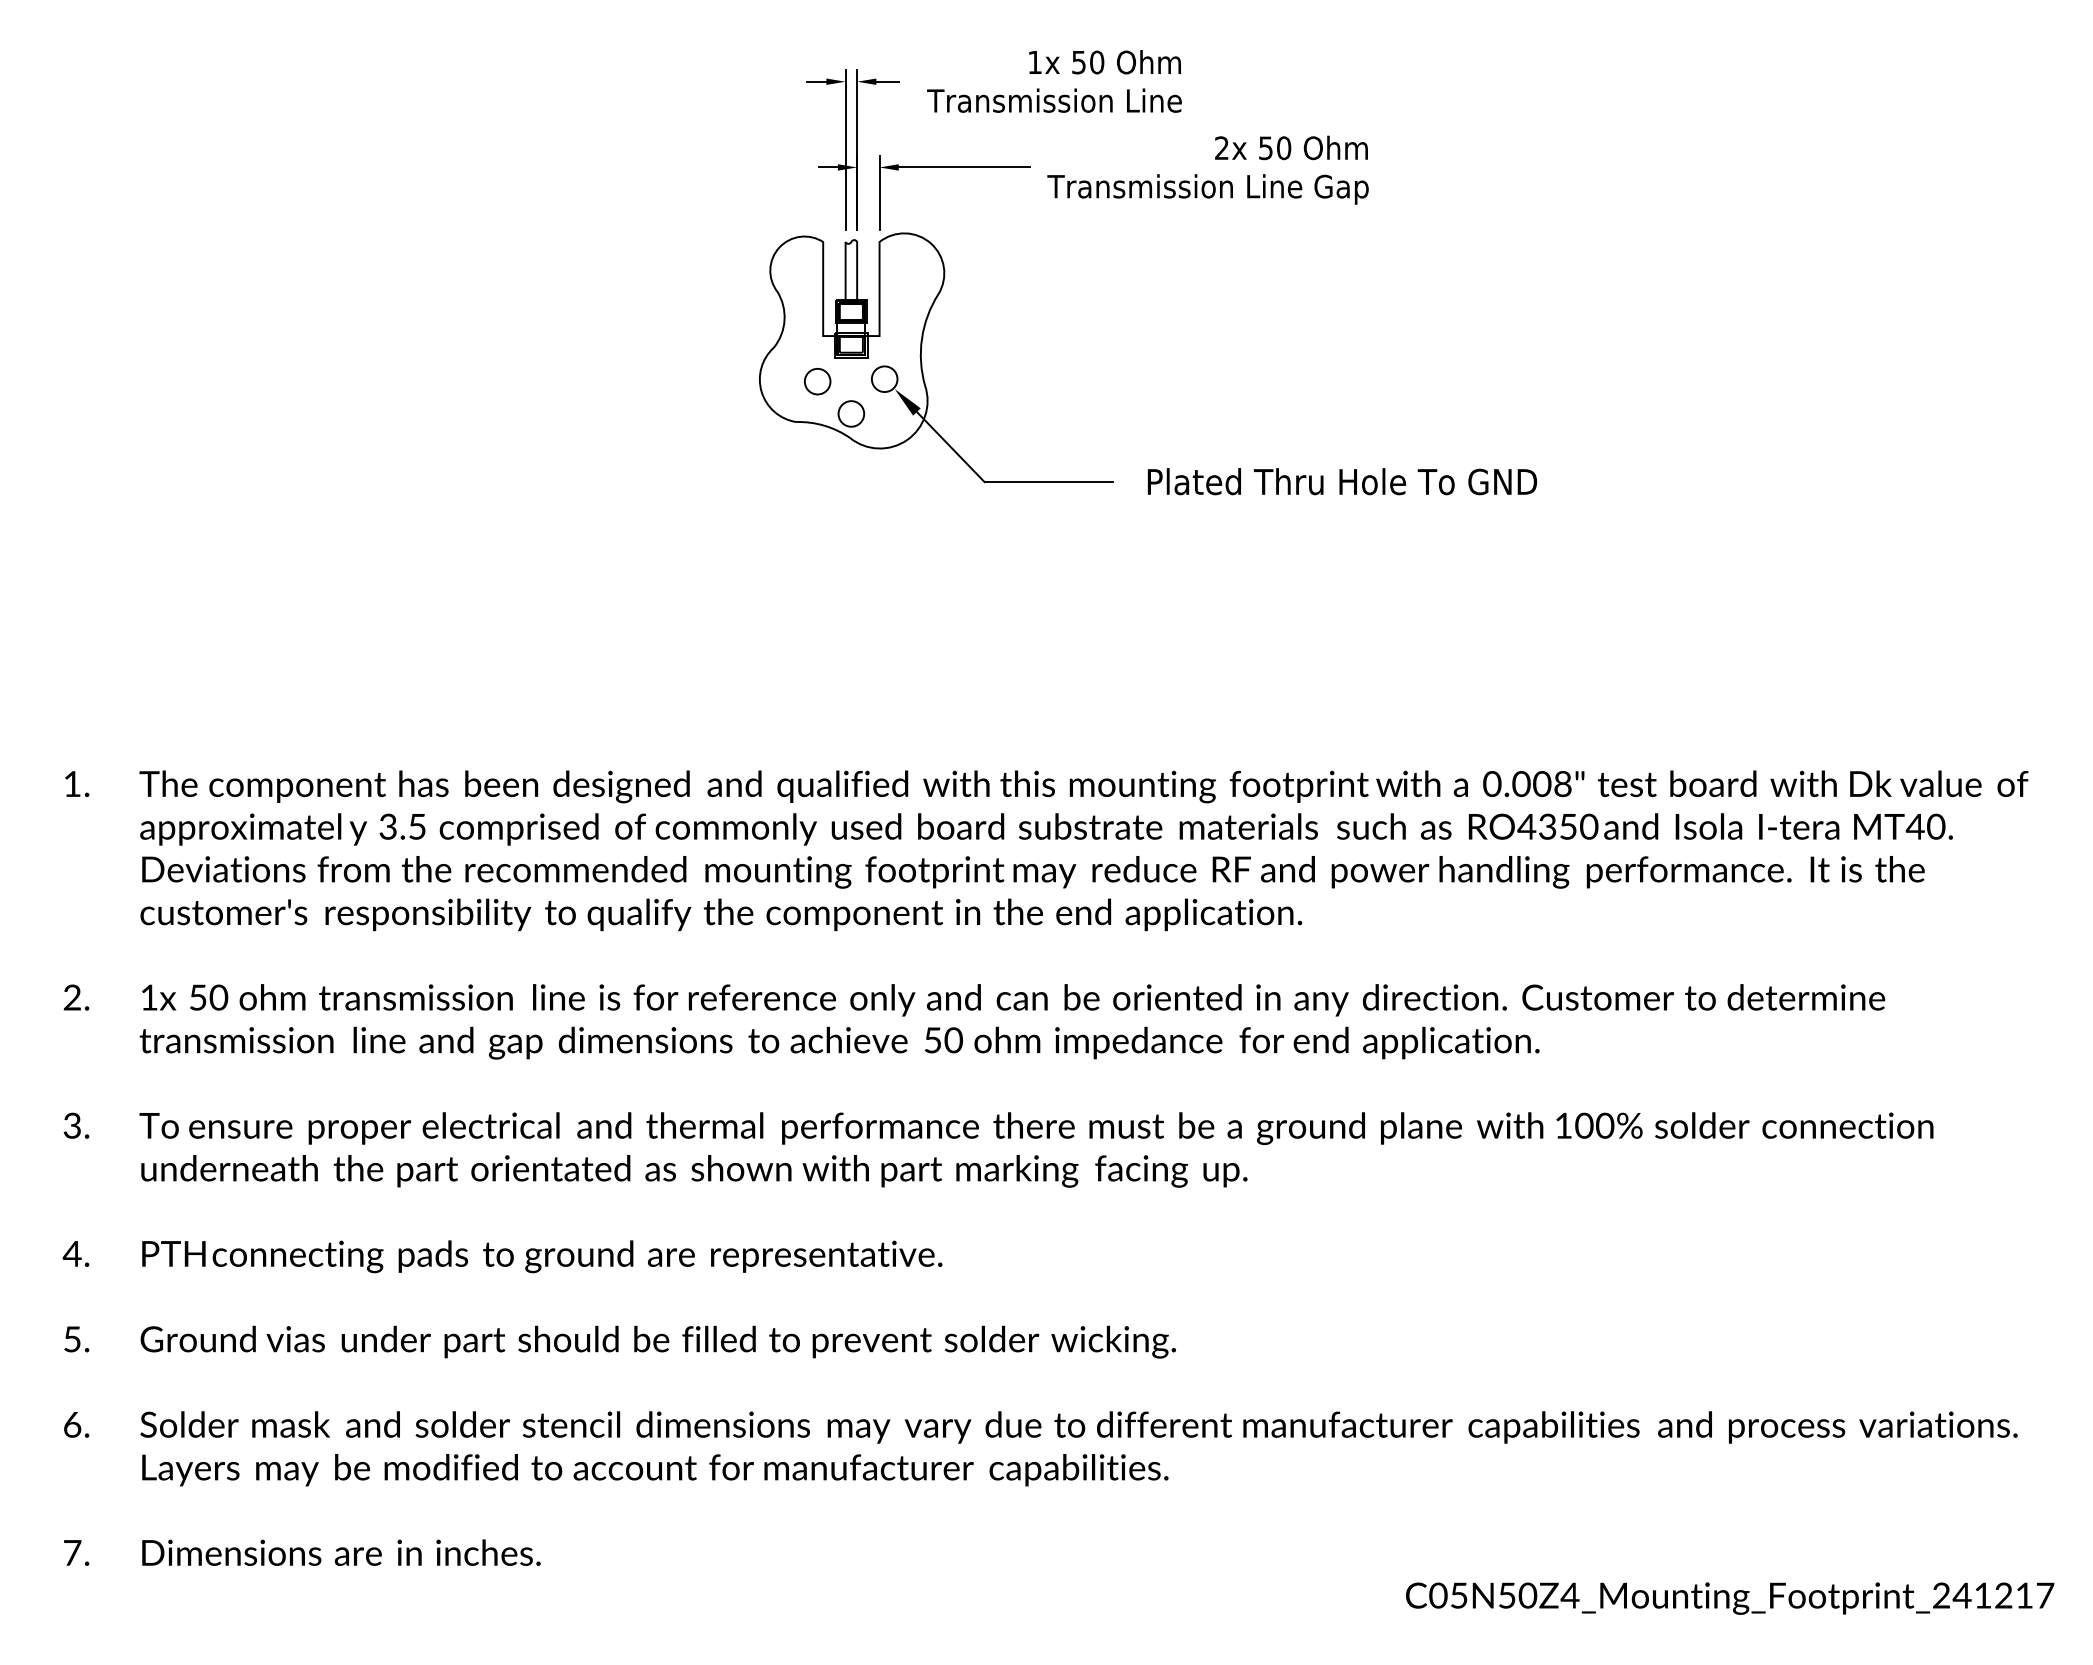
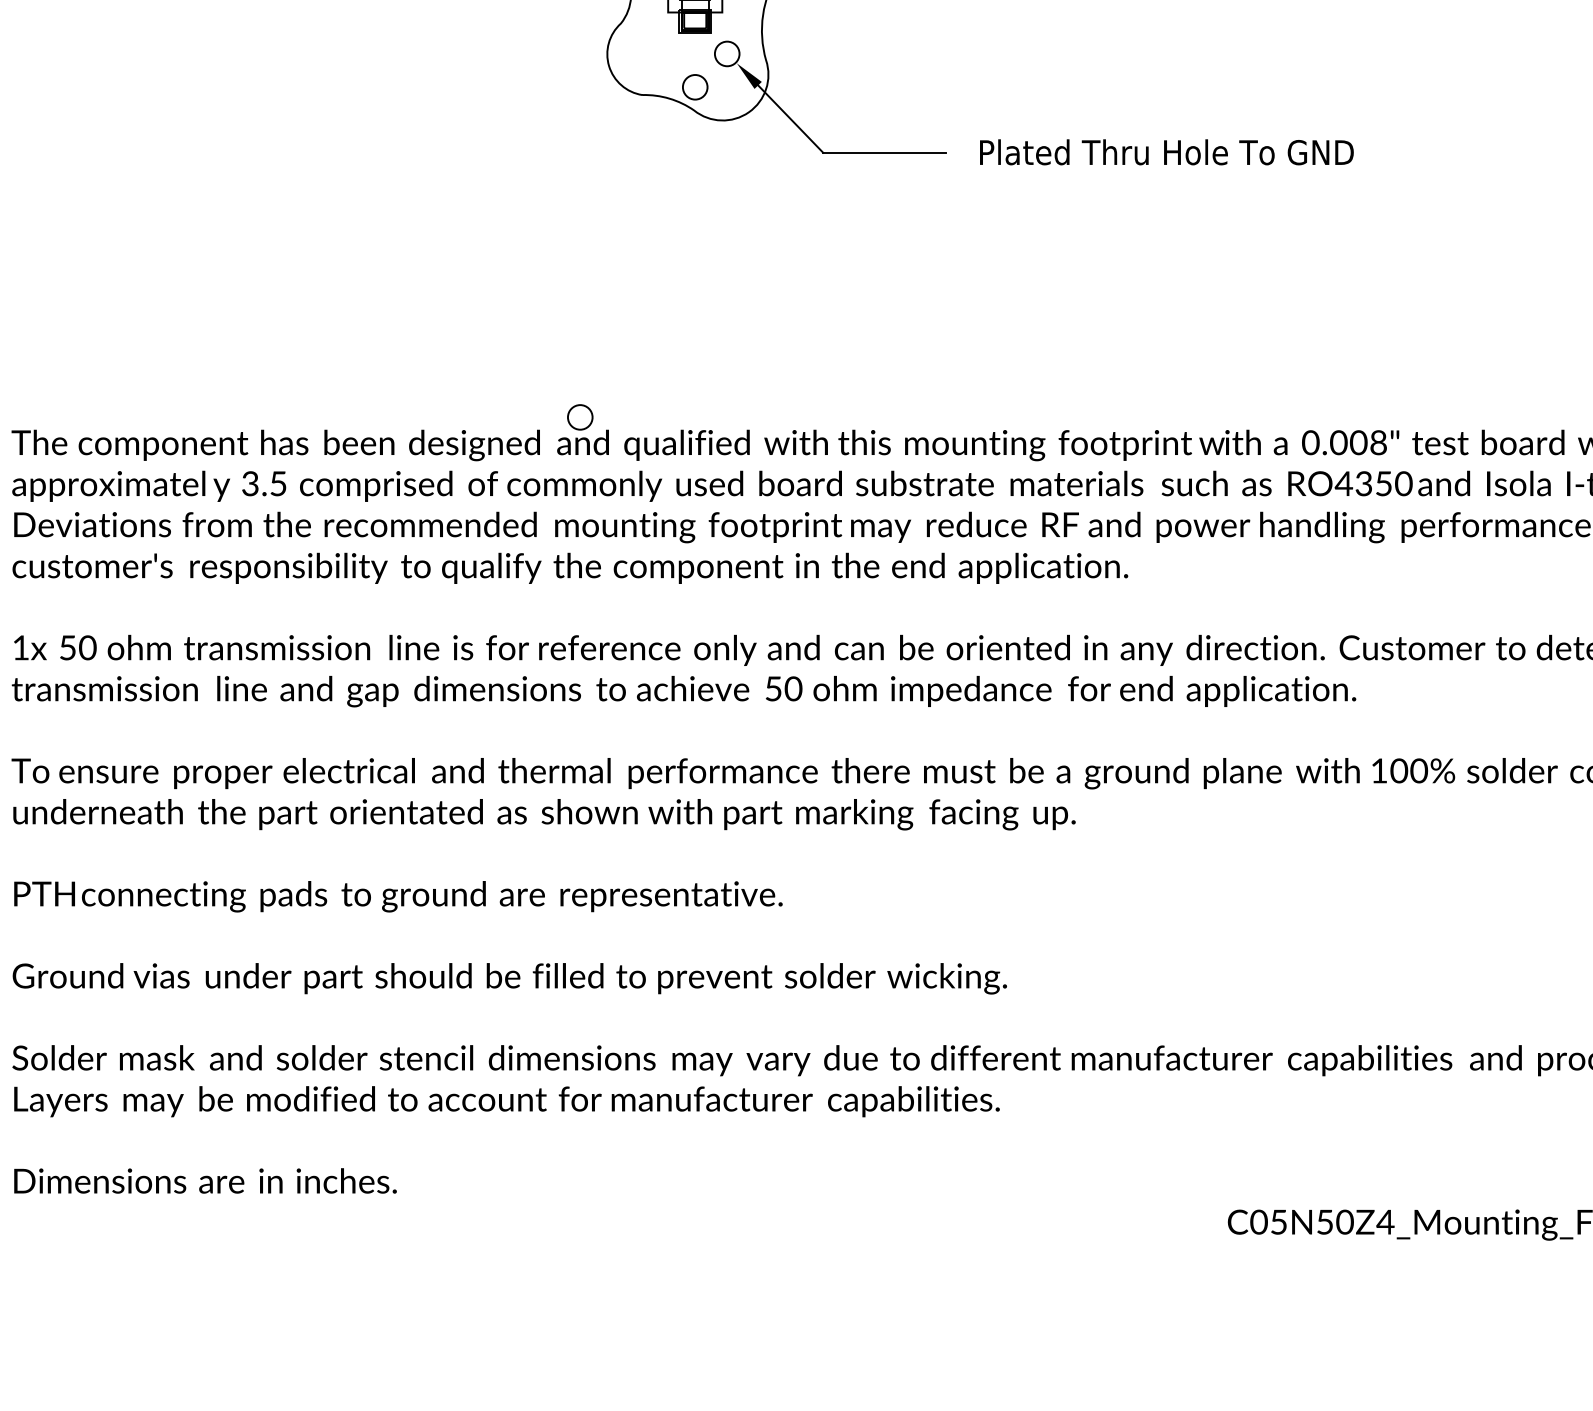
circle: (817, 381) -> (580, 417), moved

